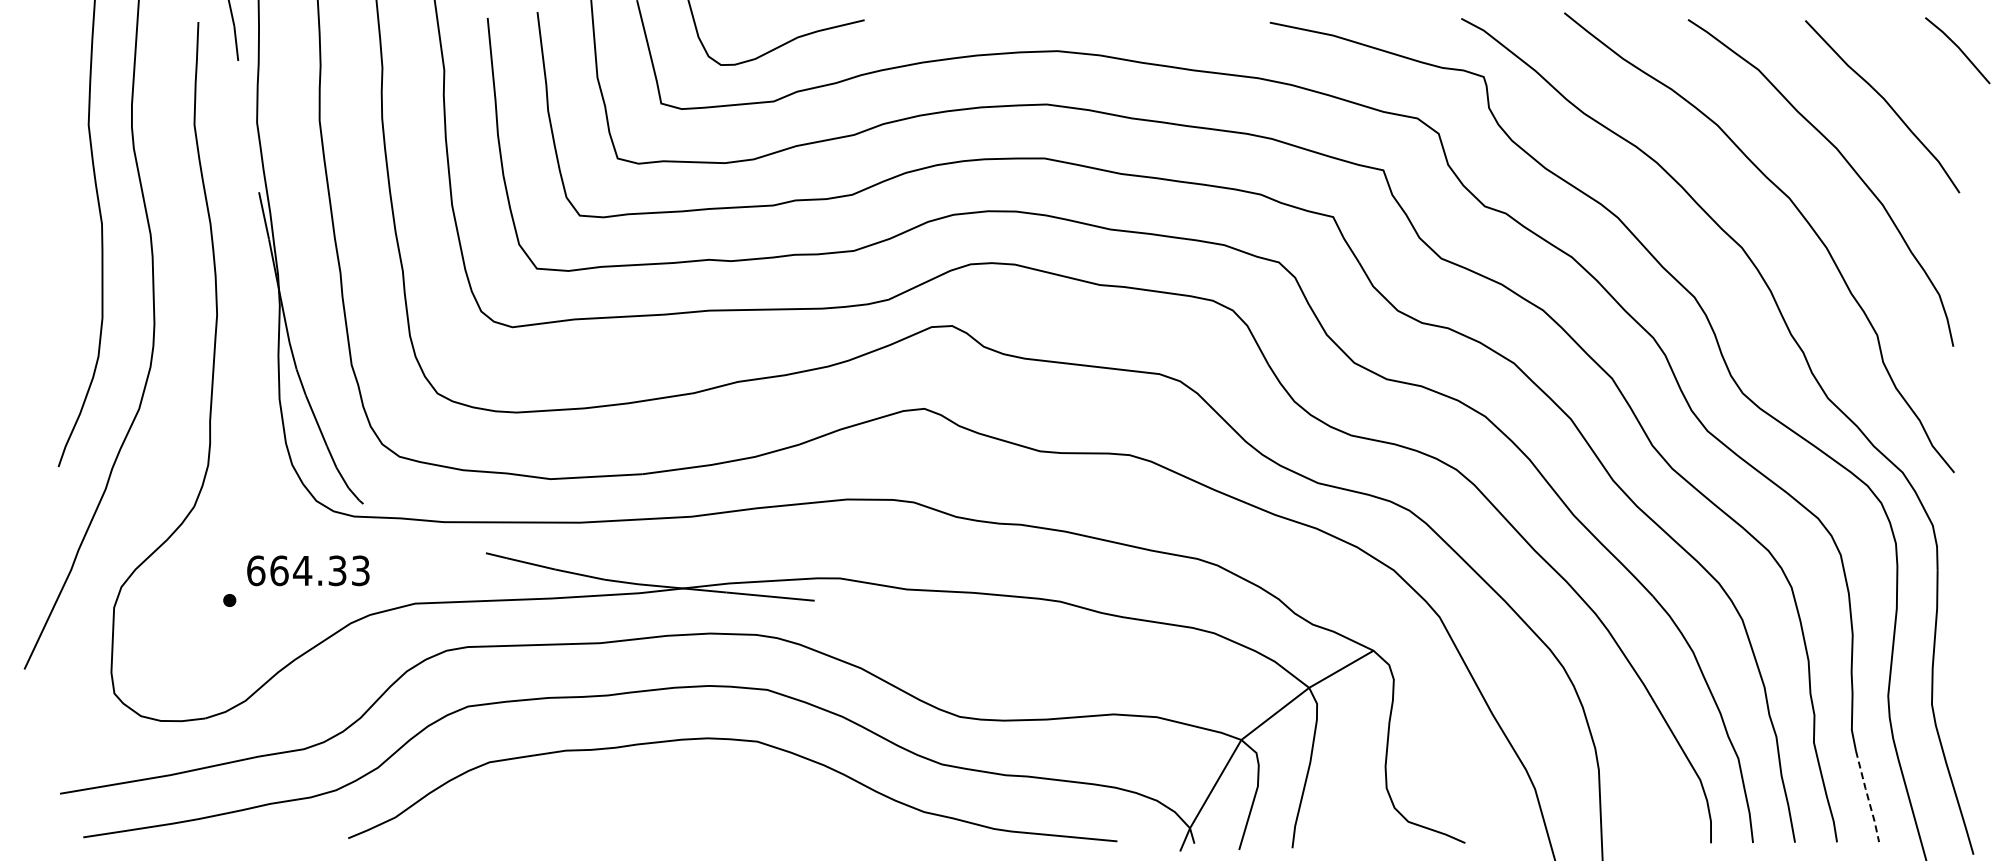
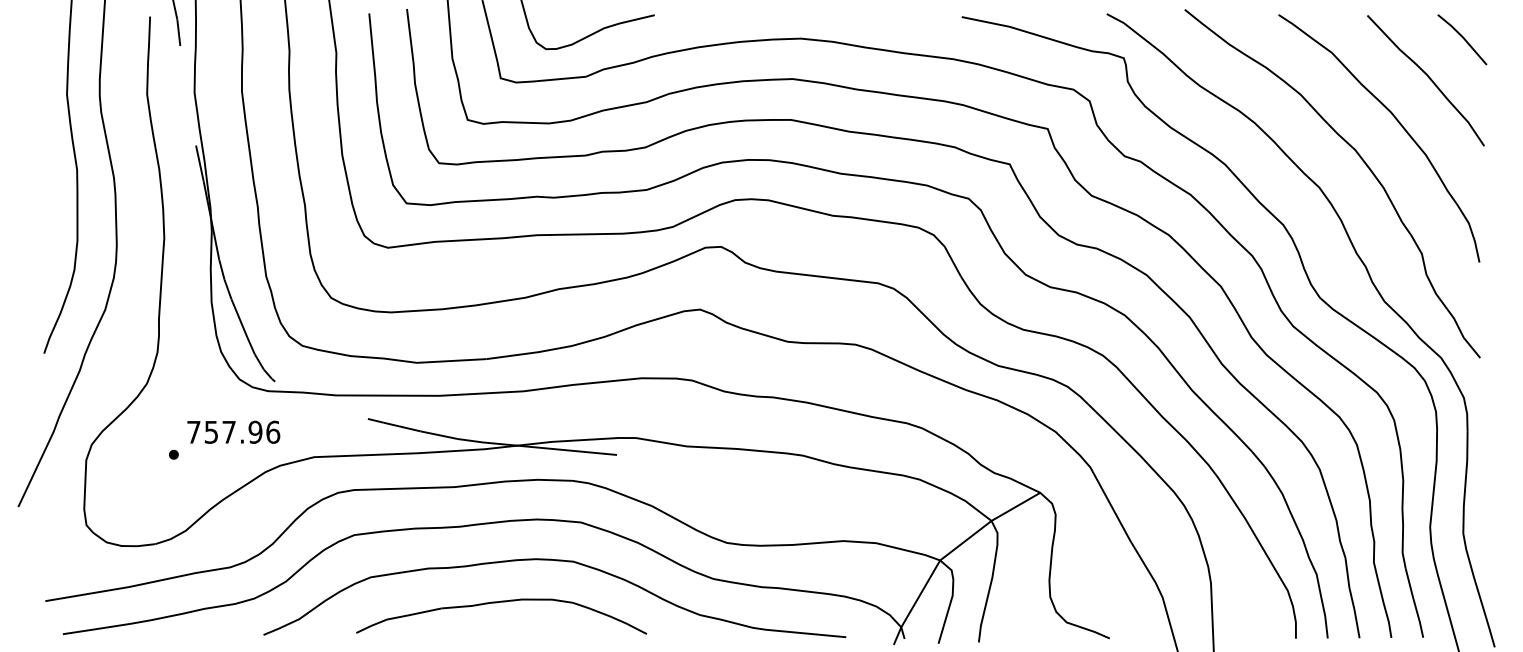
line: (1959, 50) -> (1463, 39), moved
text: (308, 570) -> (233, 432), 664.33 -> 757.96
part: (662, 795) -> (501, 602), added
line: (1867, 797) -> (1414, 604), dashed -> solid

